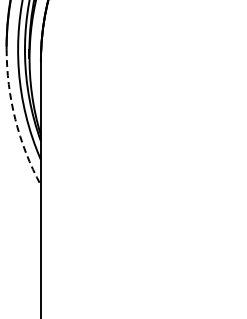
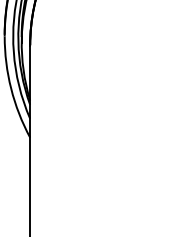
arc: (15, 119) -> (11, 88), dashed -> solid

